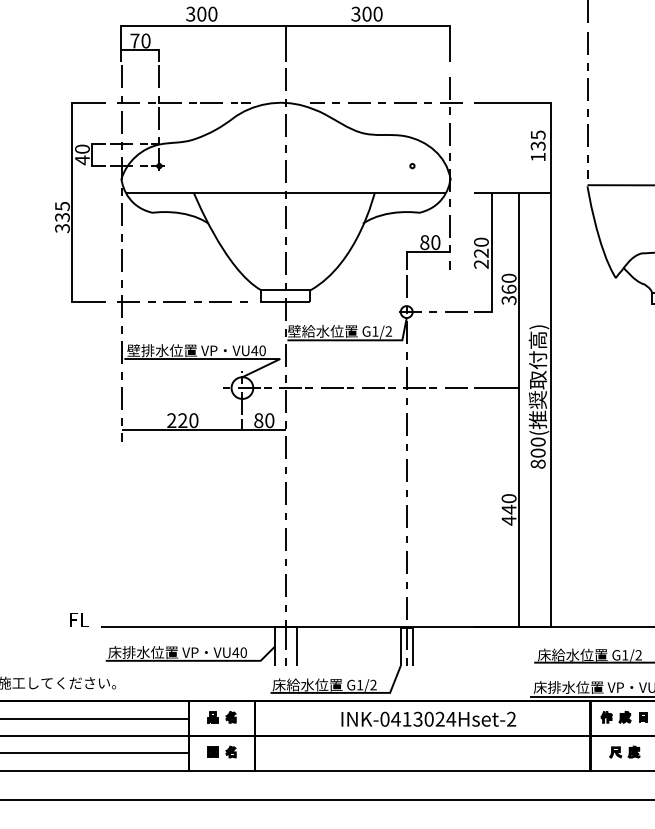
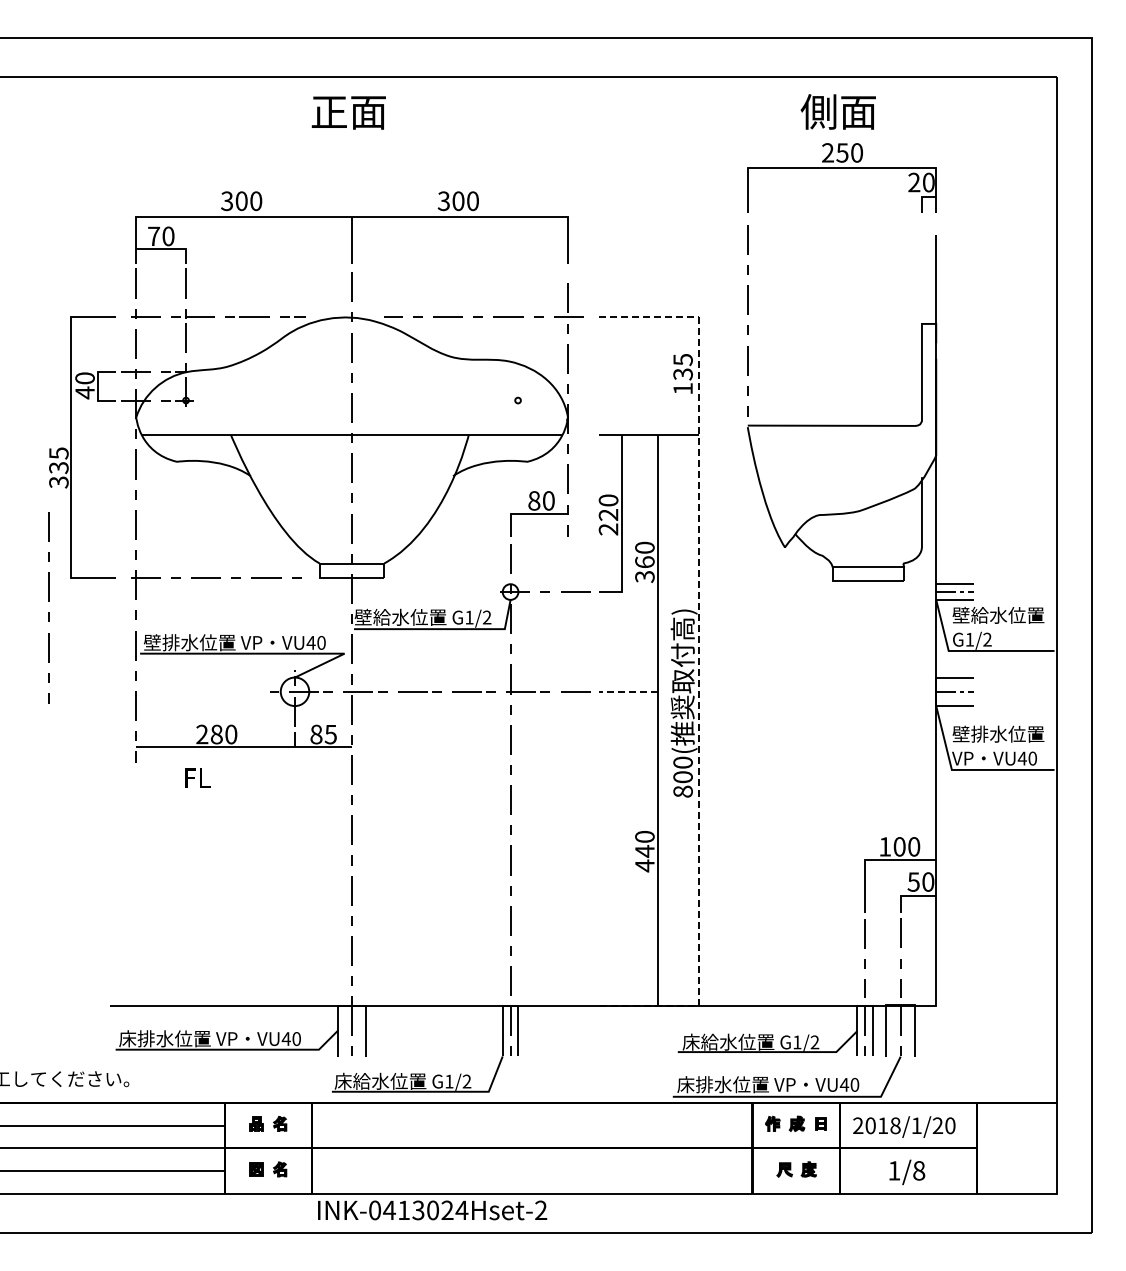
line: (54, 327) -> (48, 612), added
line: (550, 365) -> (699, 662), solid -> dashed
line: (496, 387) -> (628, 691), solid -> dashed
text: (182, 420) -> (216, 734), 220 -> 280
text: (269, 420) -> (330, 734), 80 -> 85
text: (78, 619) -> (197, 777), moved
text: (428, 719) -> (432, 1210), moved

